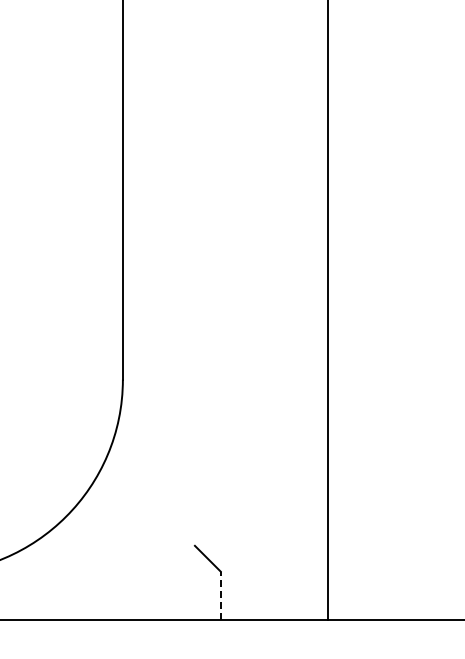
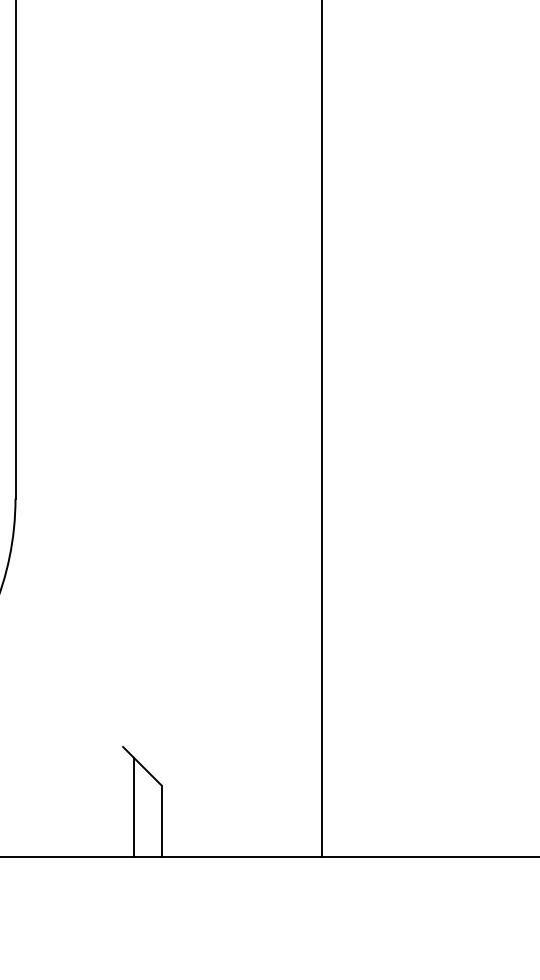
line: (202, 586) -> (134, 807), added
line: (220, 595) -> (161, 821), dashed -> solid

